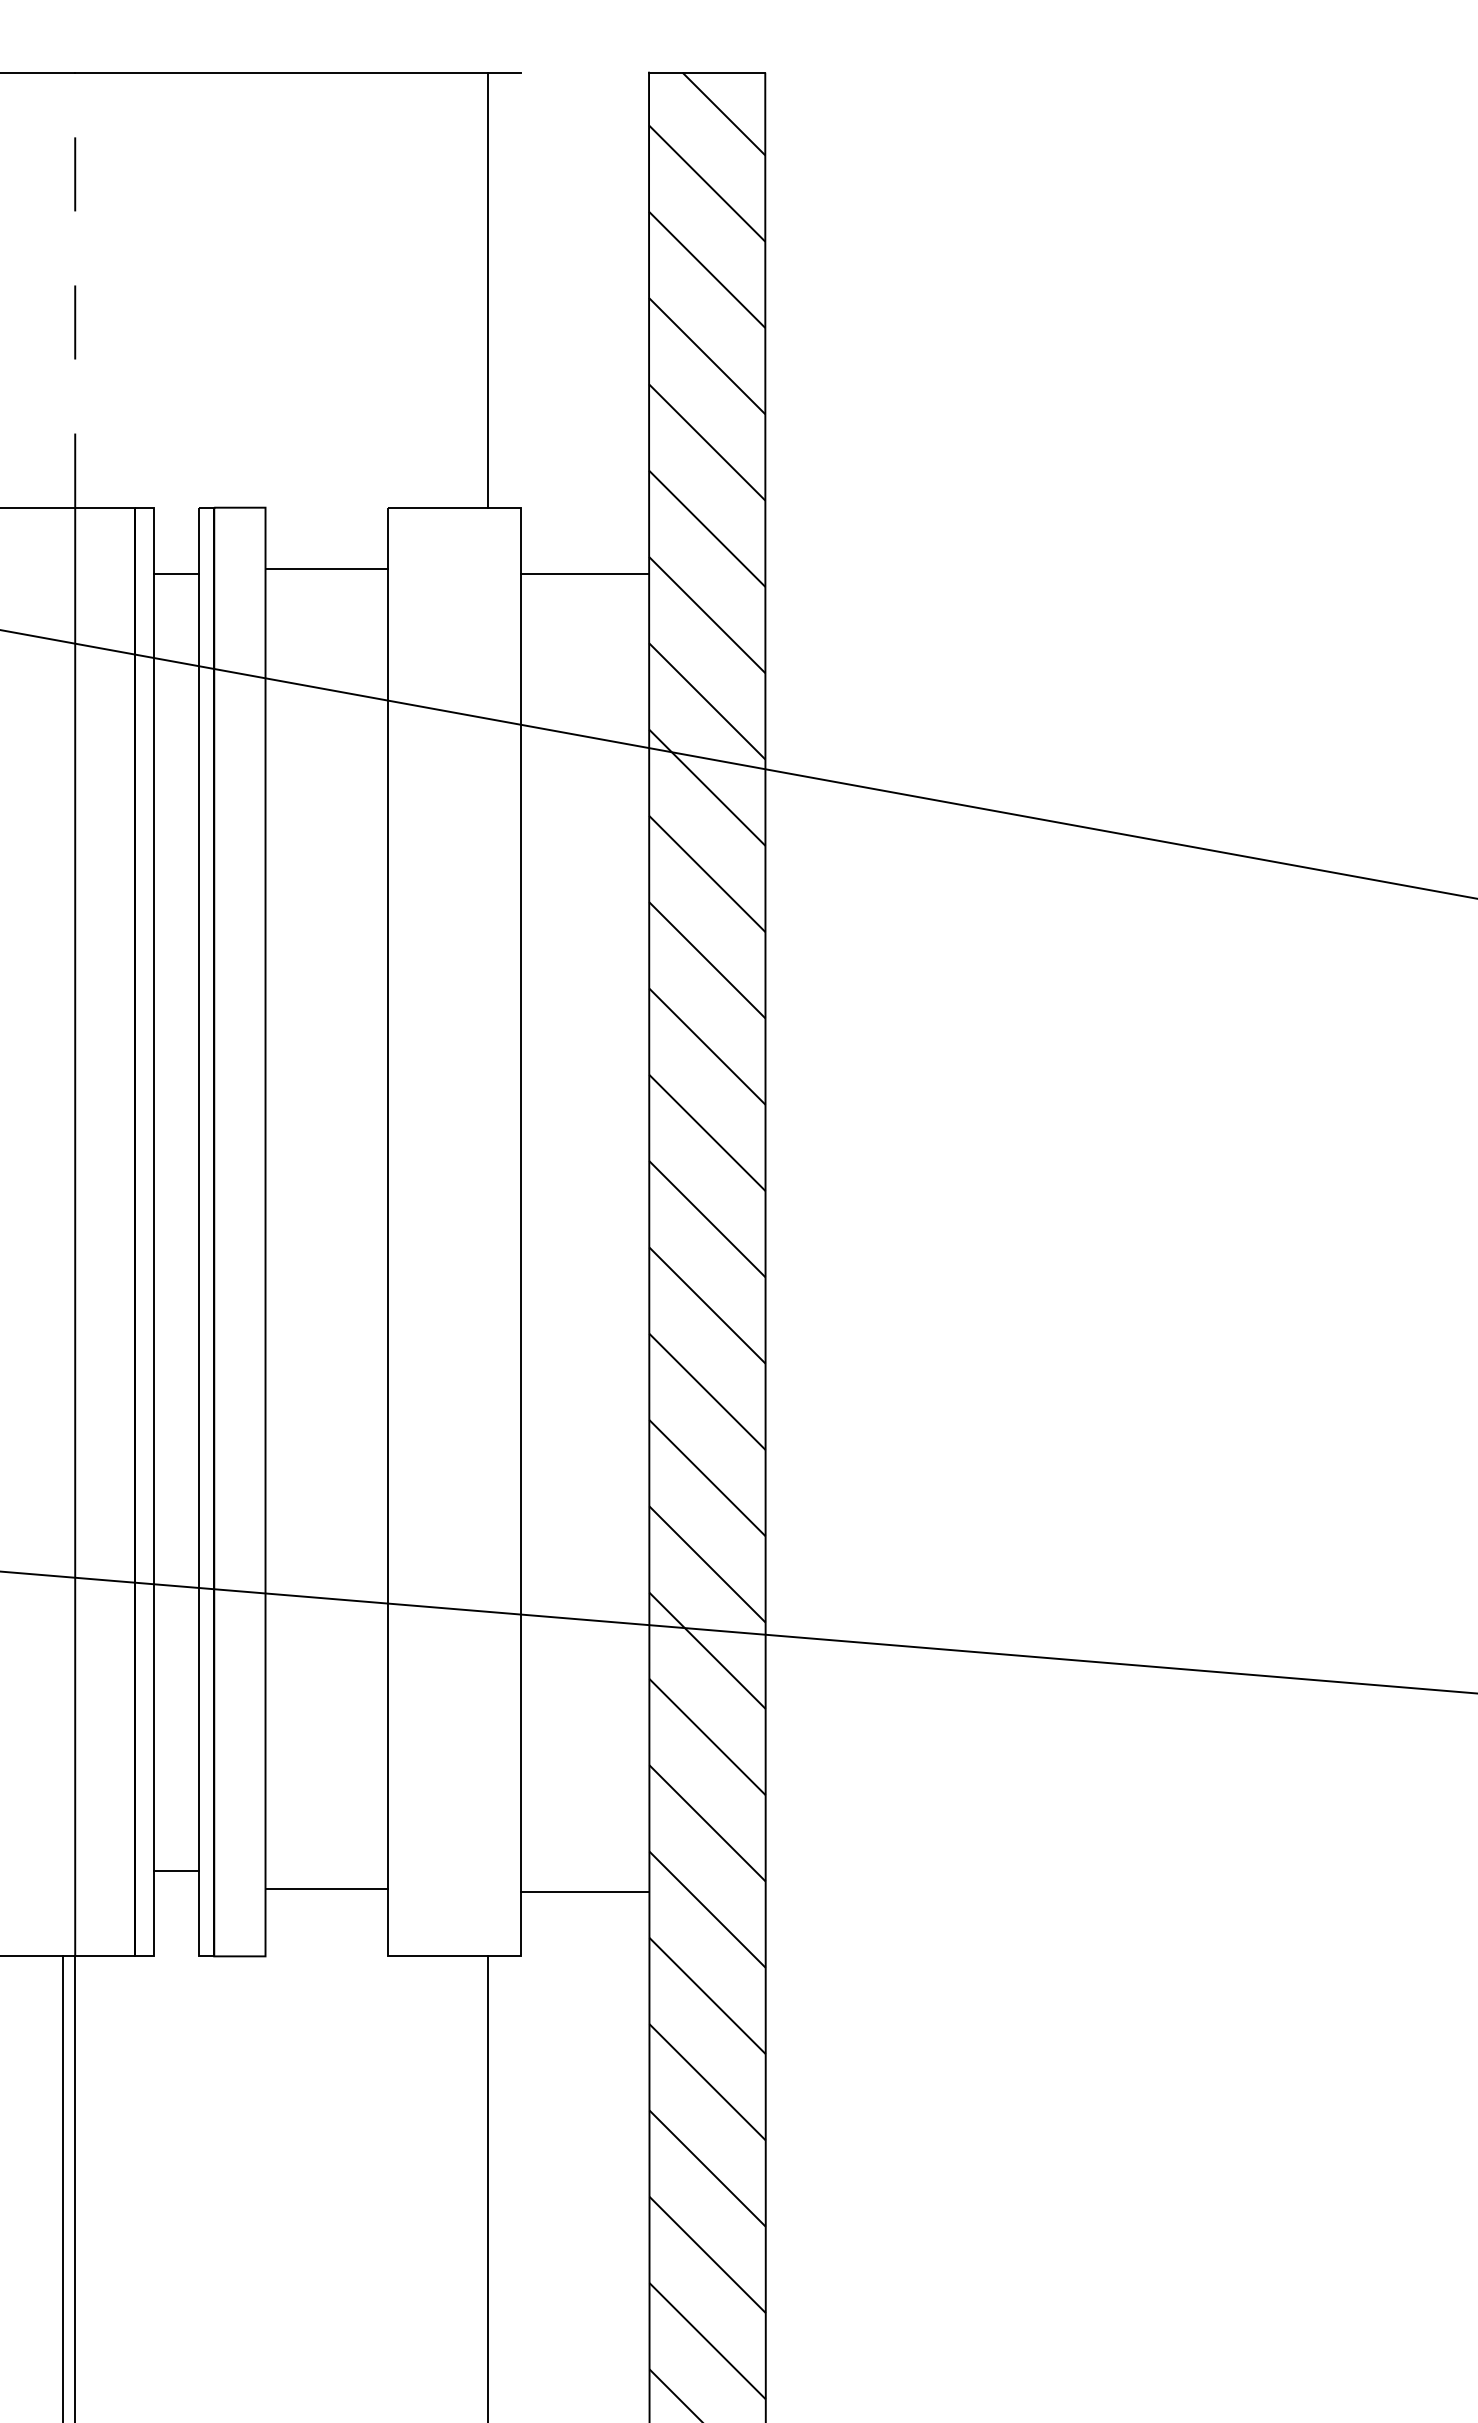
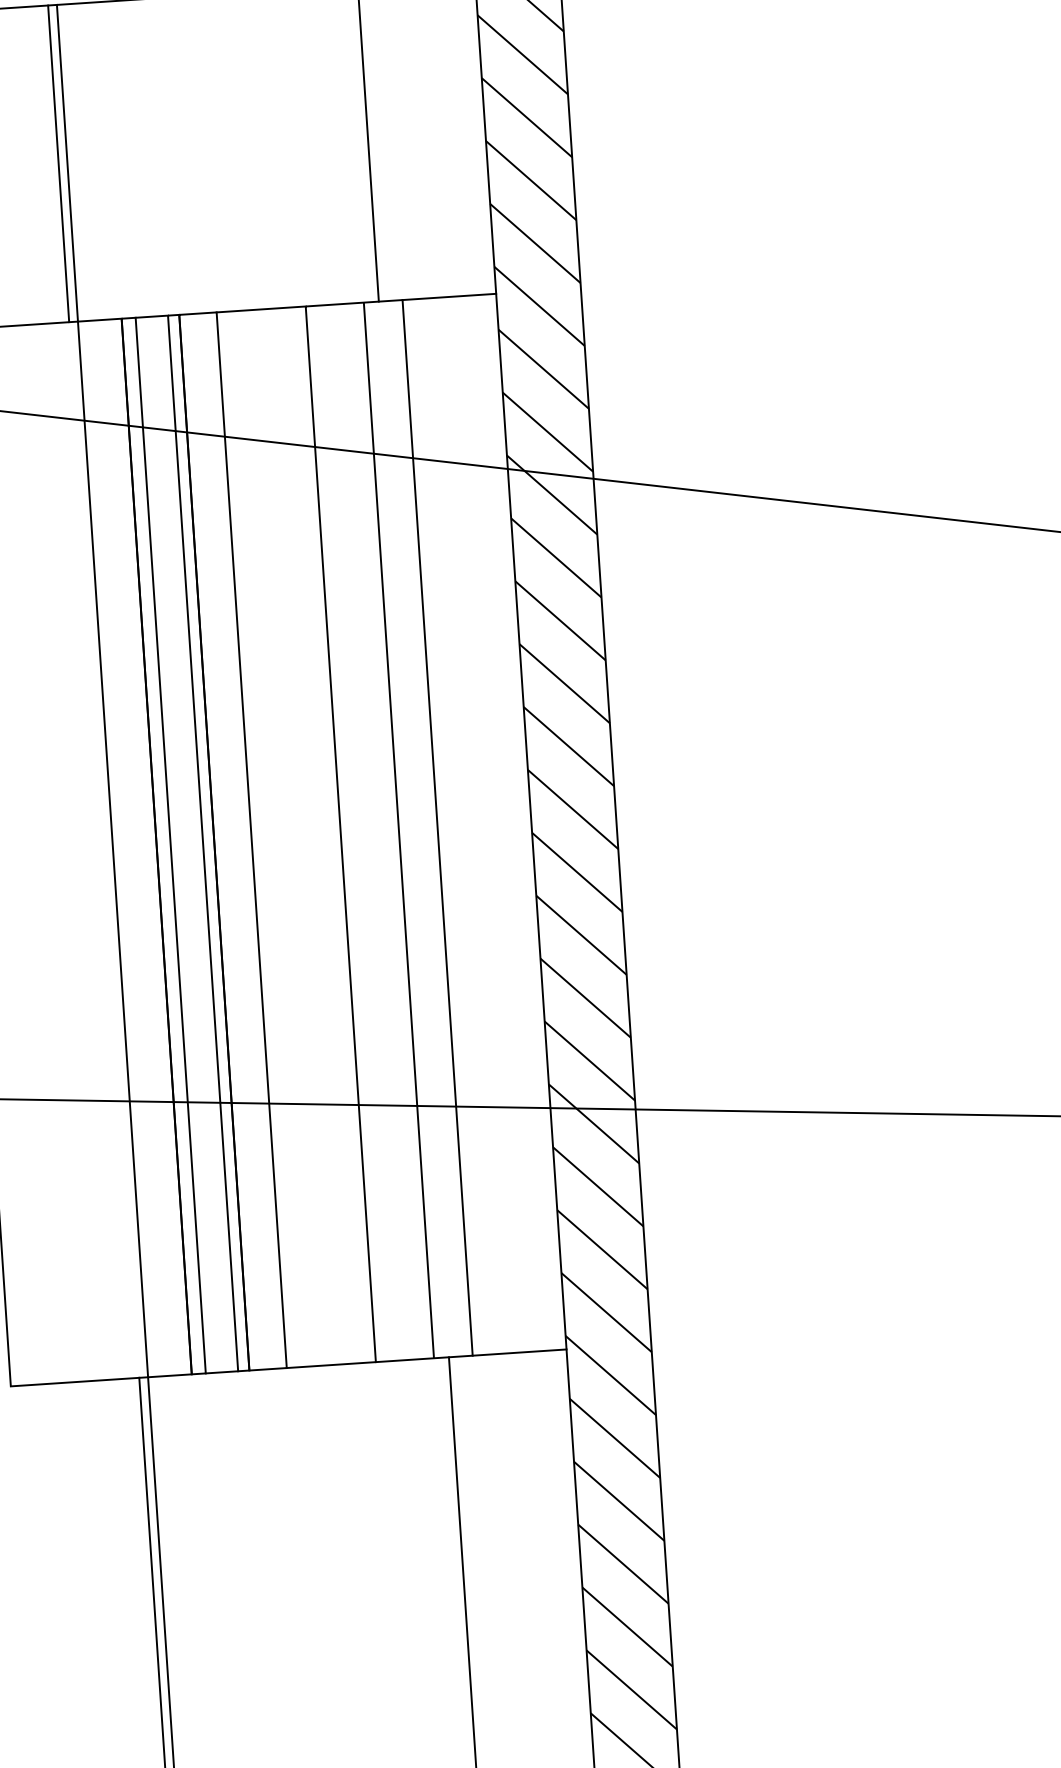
line: (75, 289) -> (67, 162), dashed -> solid
line: (63, 290) -> (58, 163), added
line: (326, 568) -> (261, 309), moved
line: (176, 573) -> (151, 316), moved
line: (584, 573) -> (449, 296), moved
line: (467, 1231) -> (398, 830), added
line: (176, 1871) -> (221, 1372), moved
line: (326, 1889) -> (331, 1365), moved
line: (584, 1892) -> (519, 1352), moved

